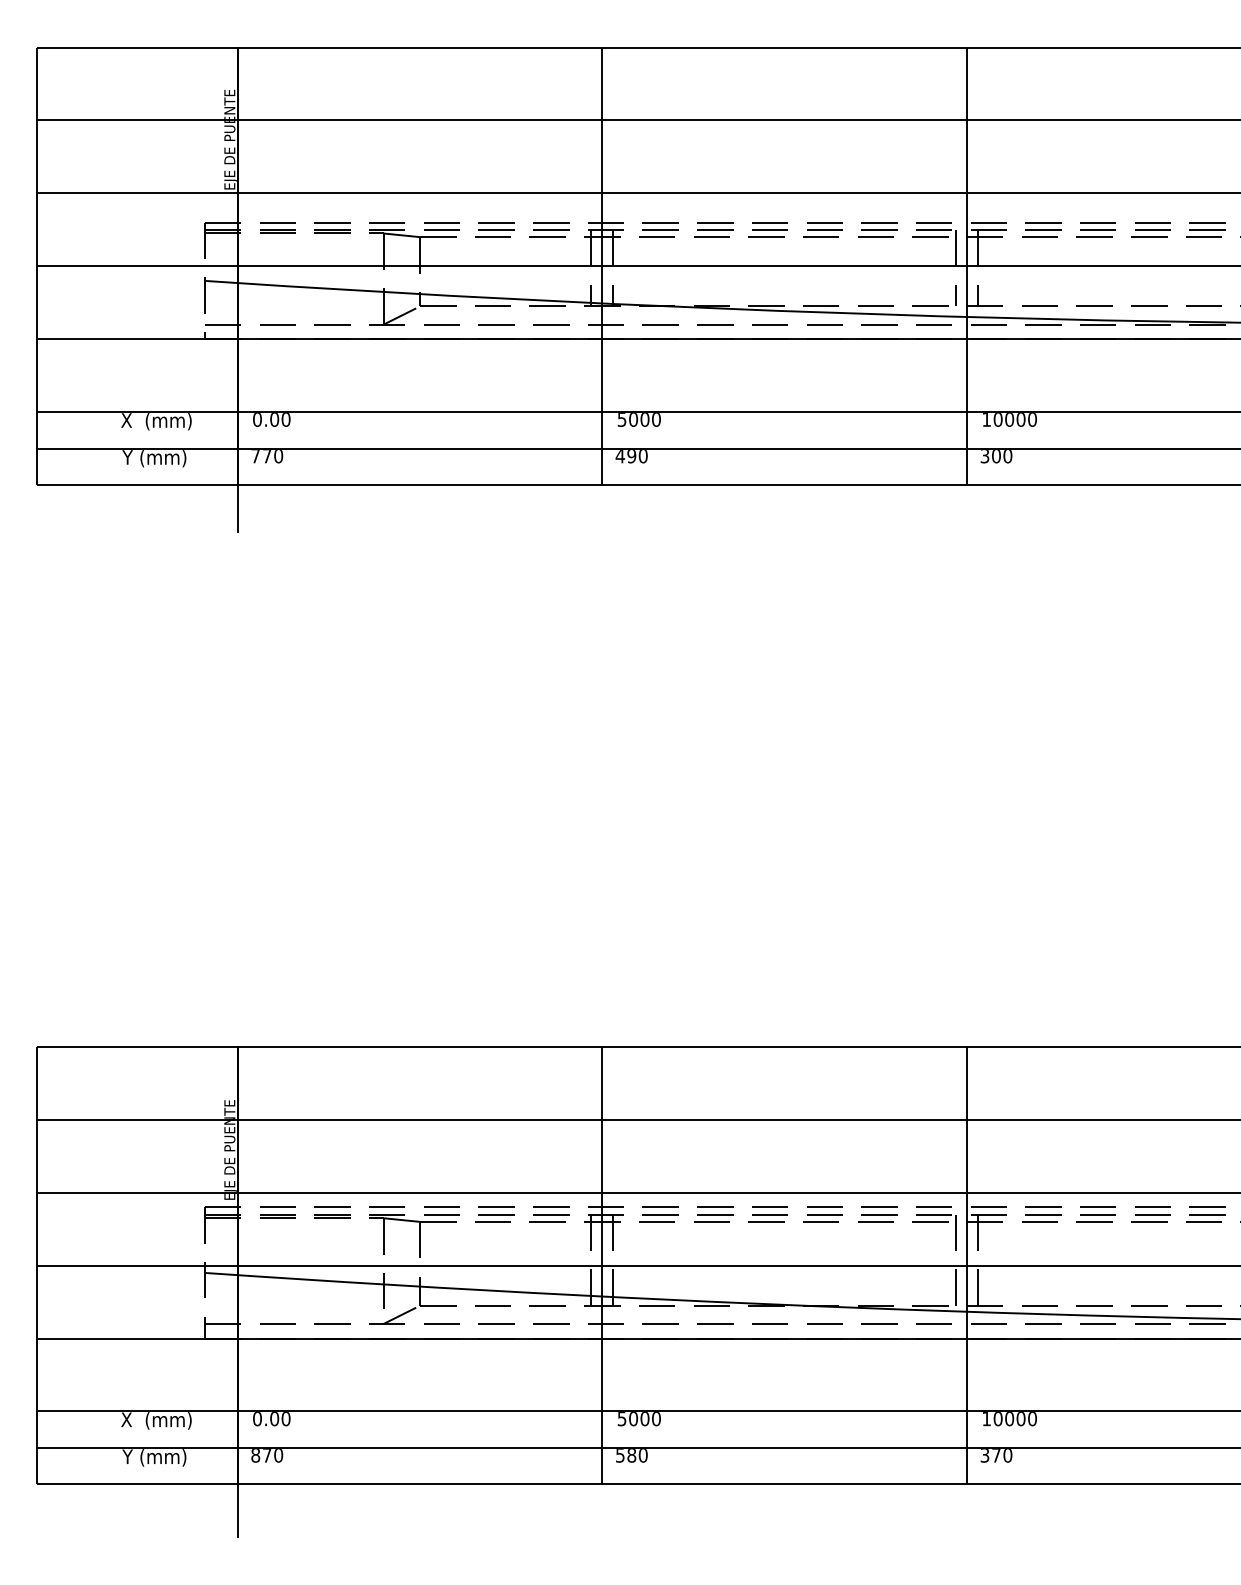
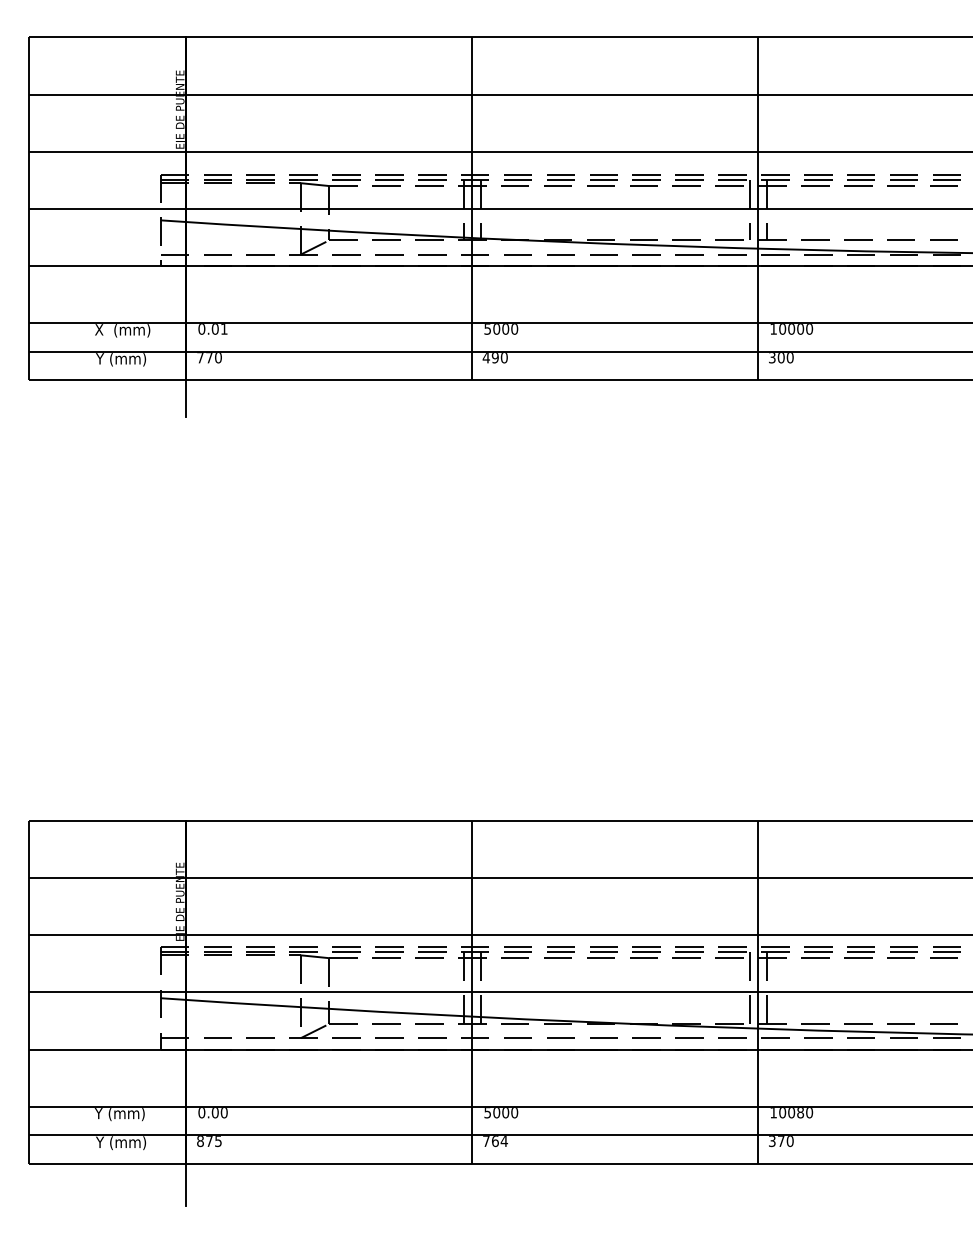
text: (285, 419) -> (223, 329), 0.00 -> 0.01
text: (1020, 1419) -> (800, 1113), 10000 -> 10080
text: (155, 1420) -> (121, 1113), X  (mm) -> Y (mm)
text: (278, 1455) -> (218, 1141), 870 -> 875
text: (631, 1455) -> (495, 1141), 580 -> 764

